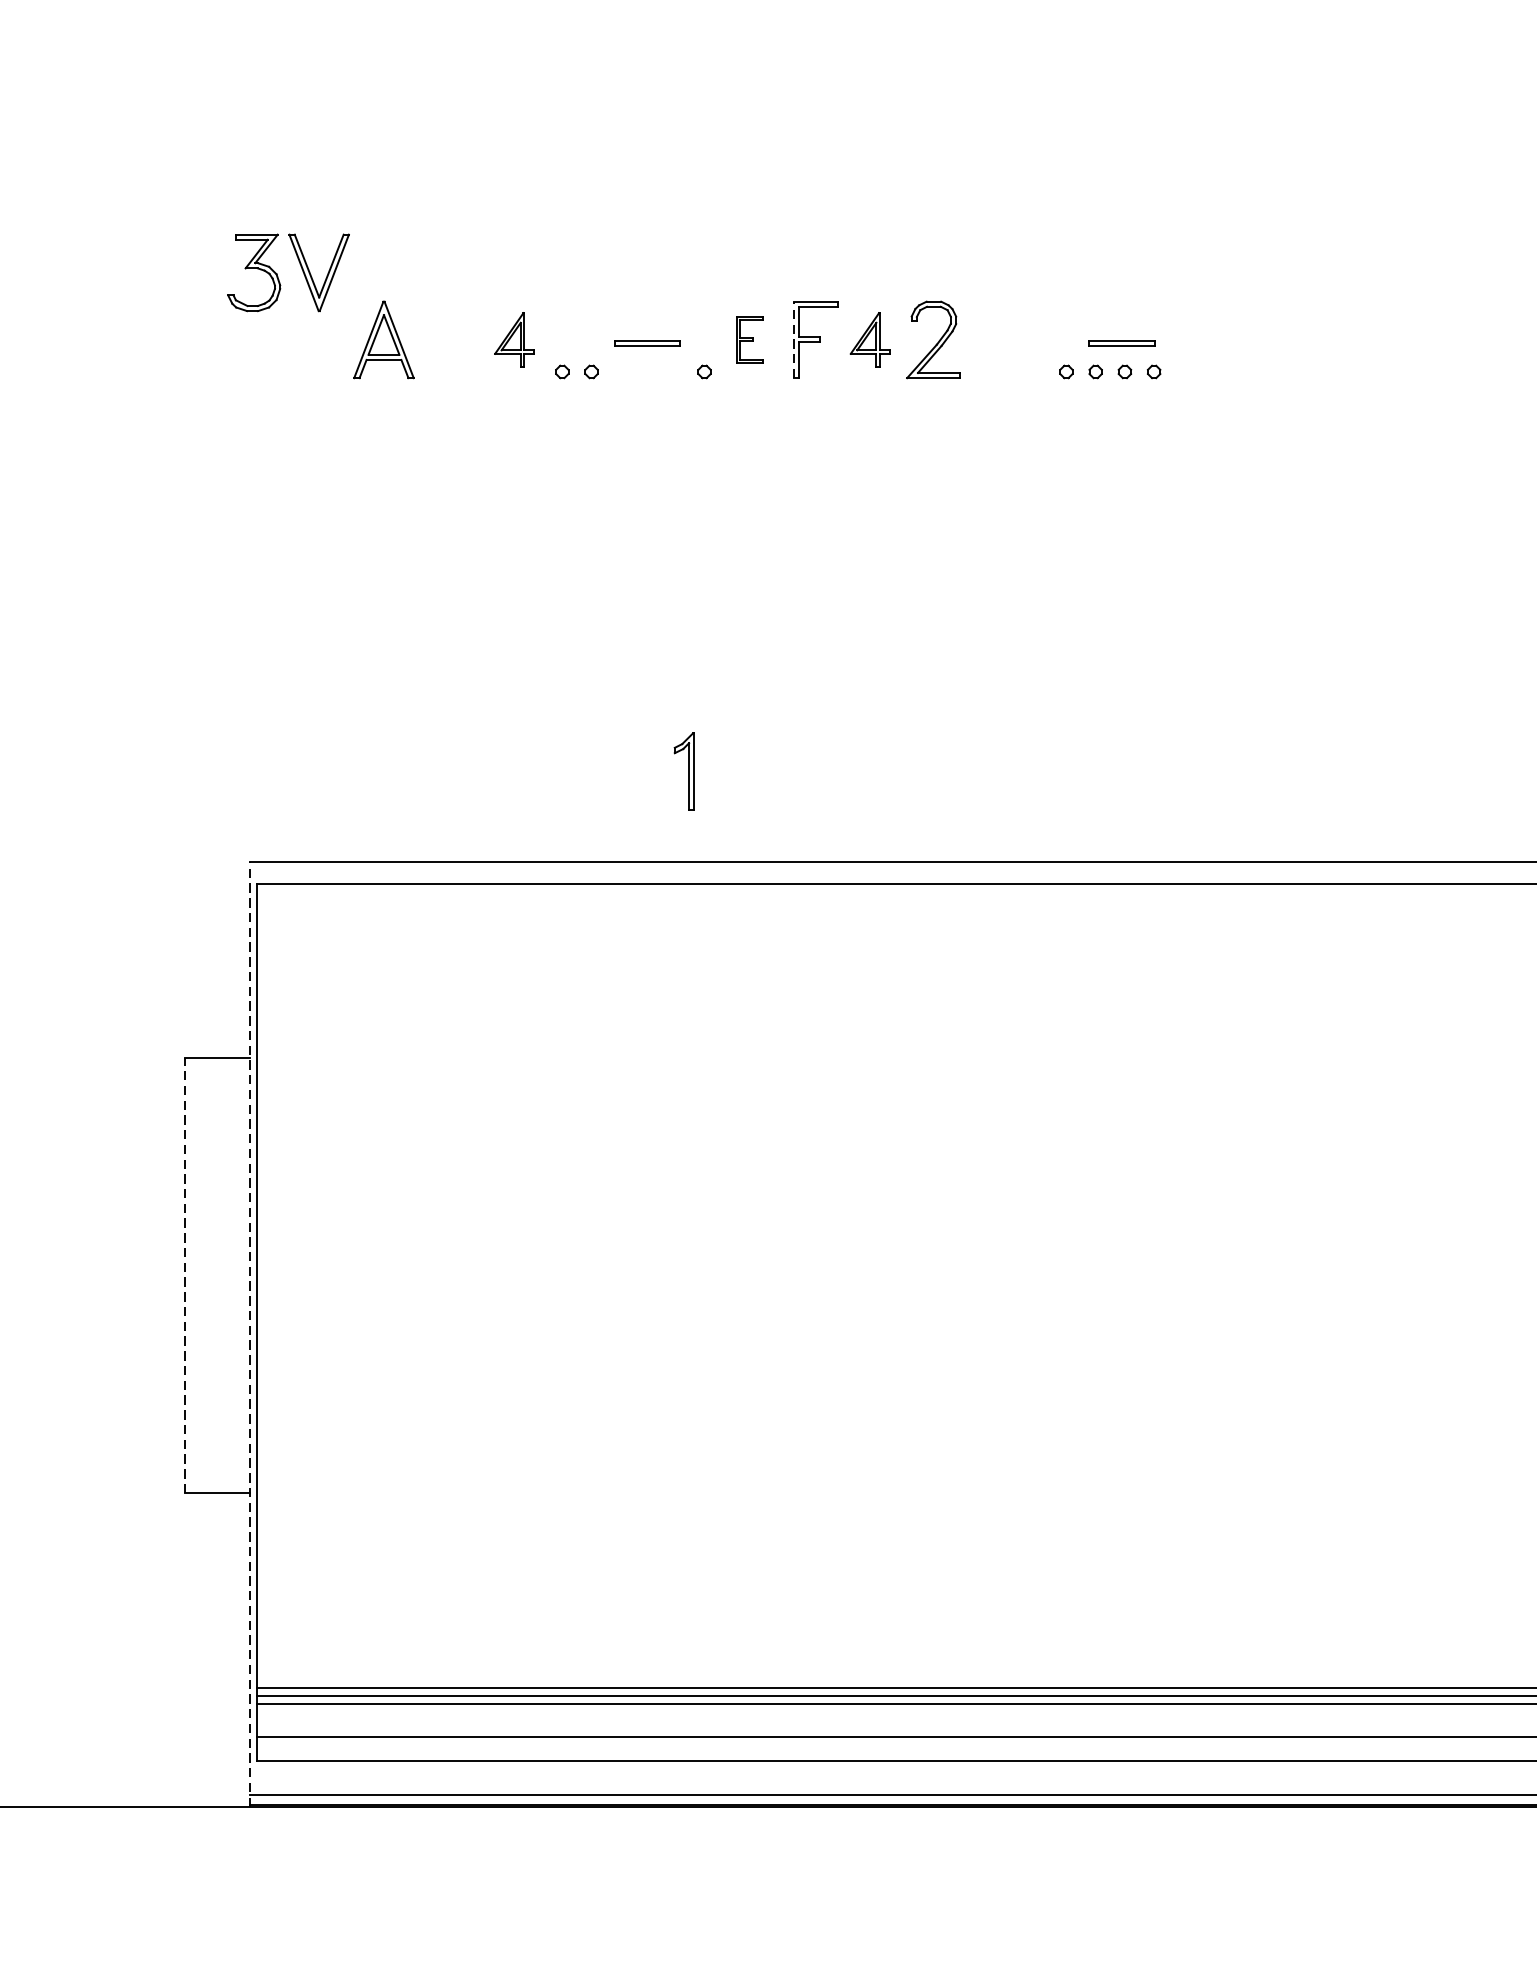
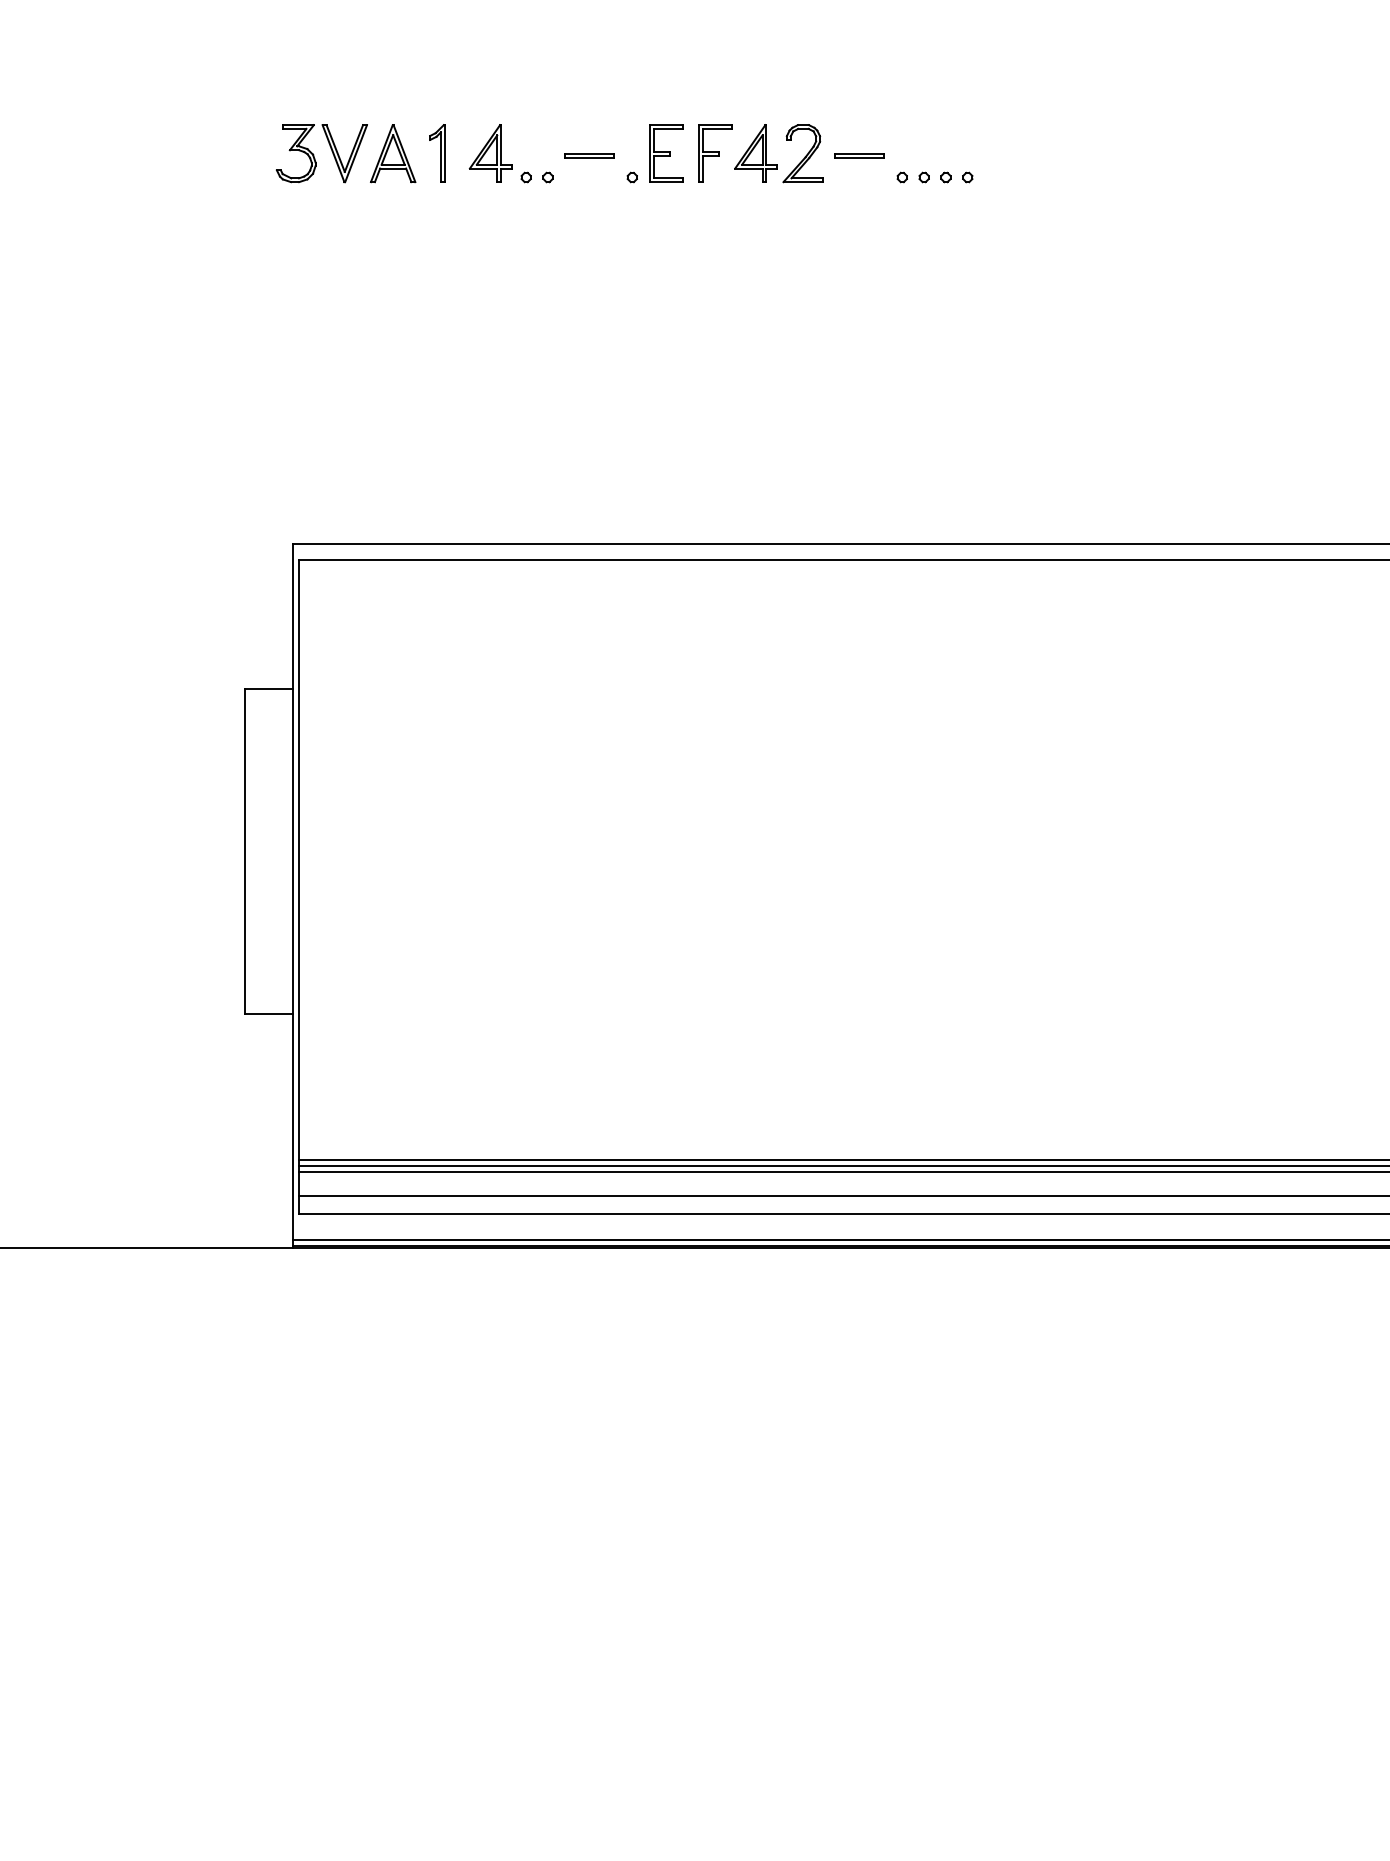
part: (278, 274) -> (314, 154), moved
part: (514, 339) -> (490, 153), size x1.43
part: (750, 339) -> (666, 153), size x1.67
line: (793, 339) -> (698, 153), dashed -> solid
part: (869, 339) -> (755, 153), size x1.43
part: (1121, 342) -> (859, 155), moved
part: (684, 771) -> (437, 153), moved
line: (184, 1275) -> (244, 851), dashed -> solid
line: (250, 1334) -> (293, 895), dashed -> solid

